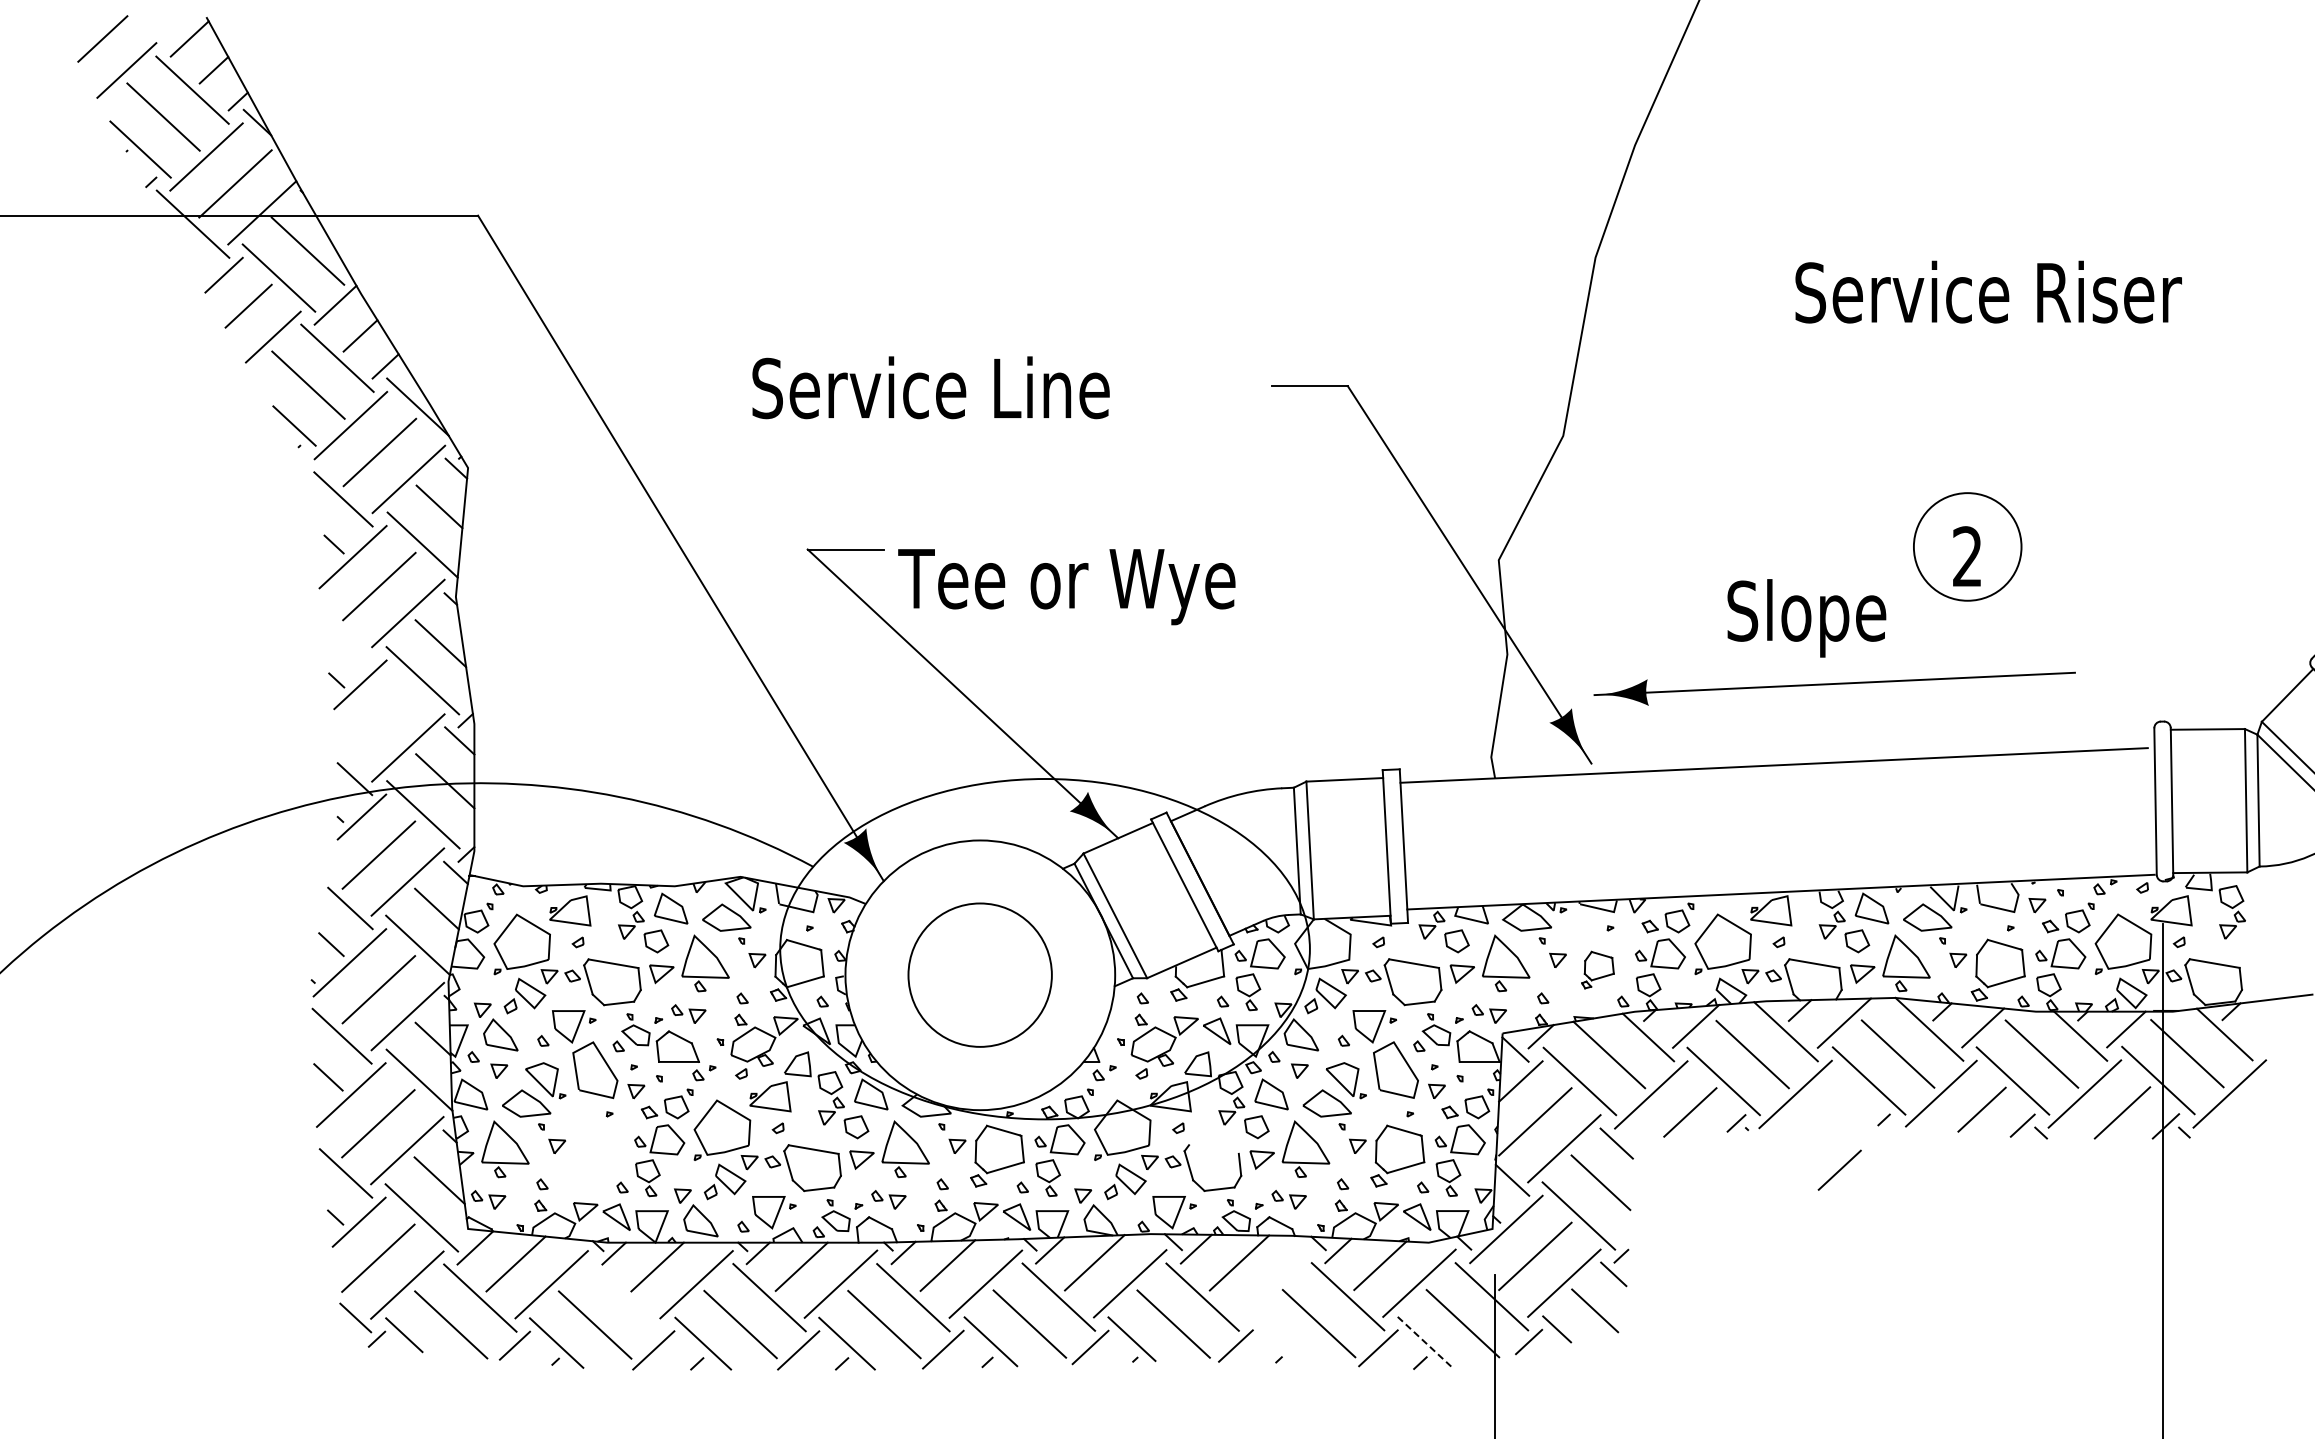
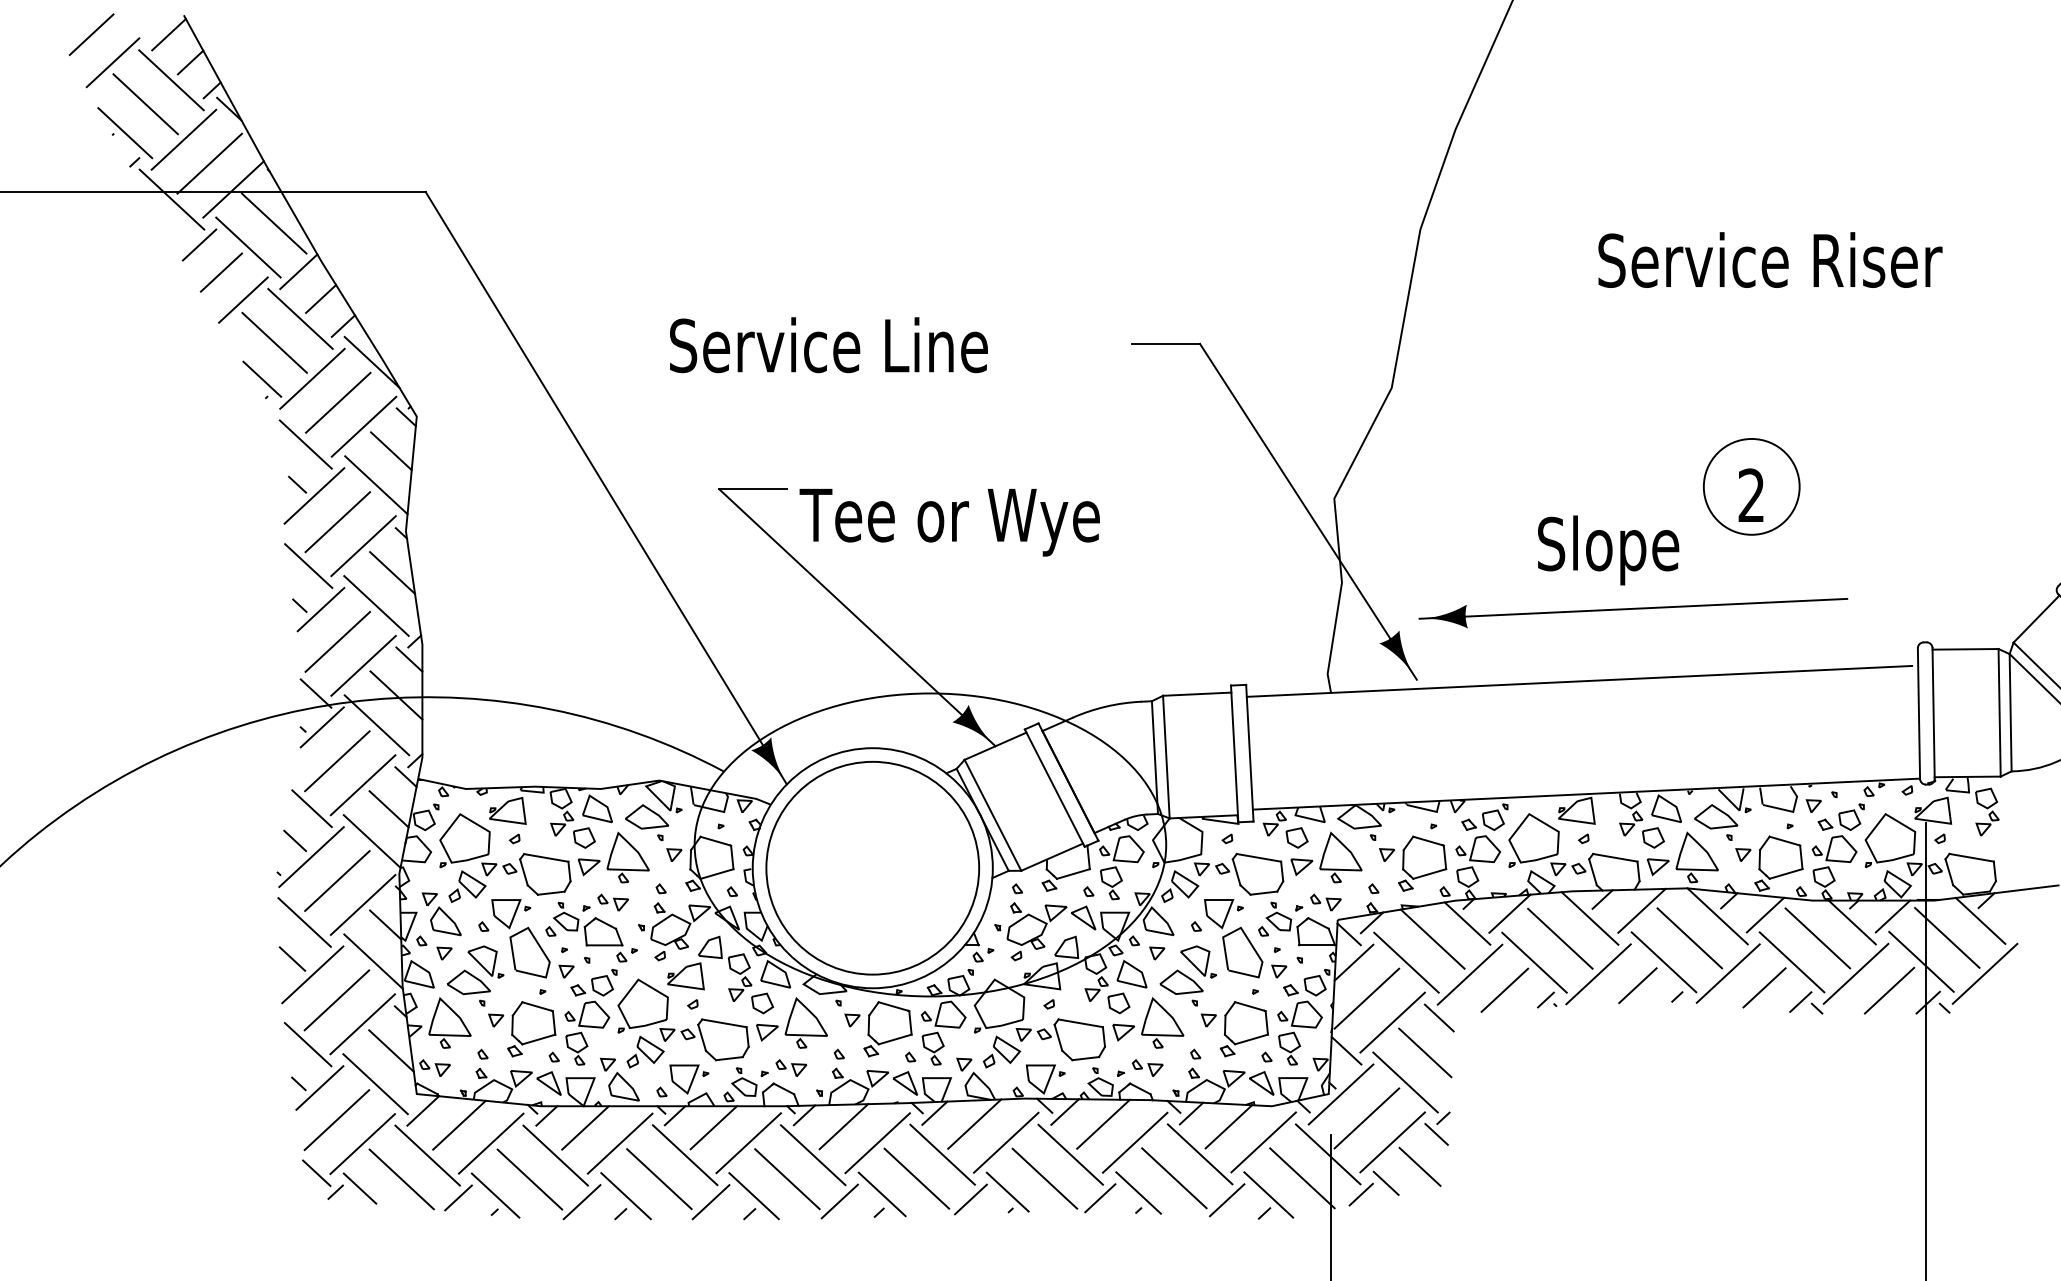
line: (346, 635) -> (308, 565), added
line: (379, 720) -> (337, 641), added
part: (1597, 969) -> (1422, 863), size x1.67
circle: (979, 974) -> (872, 867), size x1.67
line: (1213, 1149) -> (1080, 1023), added
part: (596, 1155) -> (531, 1028), added
line: (1839, 1169) -> (1637, 985), moved
line: (1274, 1283) -> (1134, 1142), added
line: (623, 1297) -> (555, 1155), added
line: (1278, 1339) -> (1138, 1192), added
line: (1425, 1342) -> (1269, 1195), dashed -> solid

